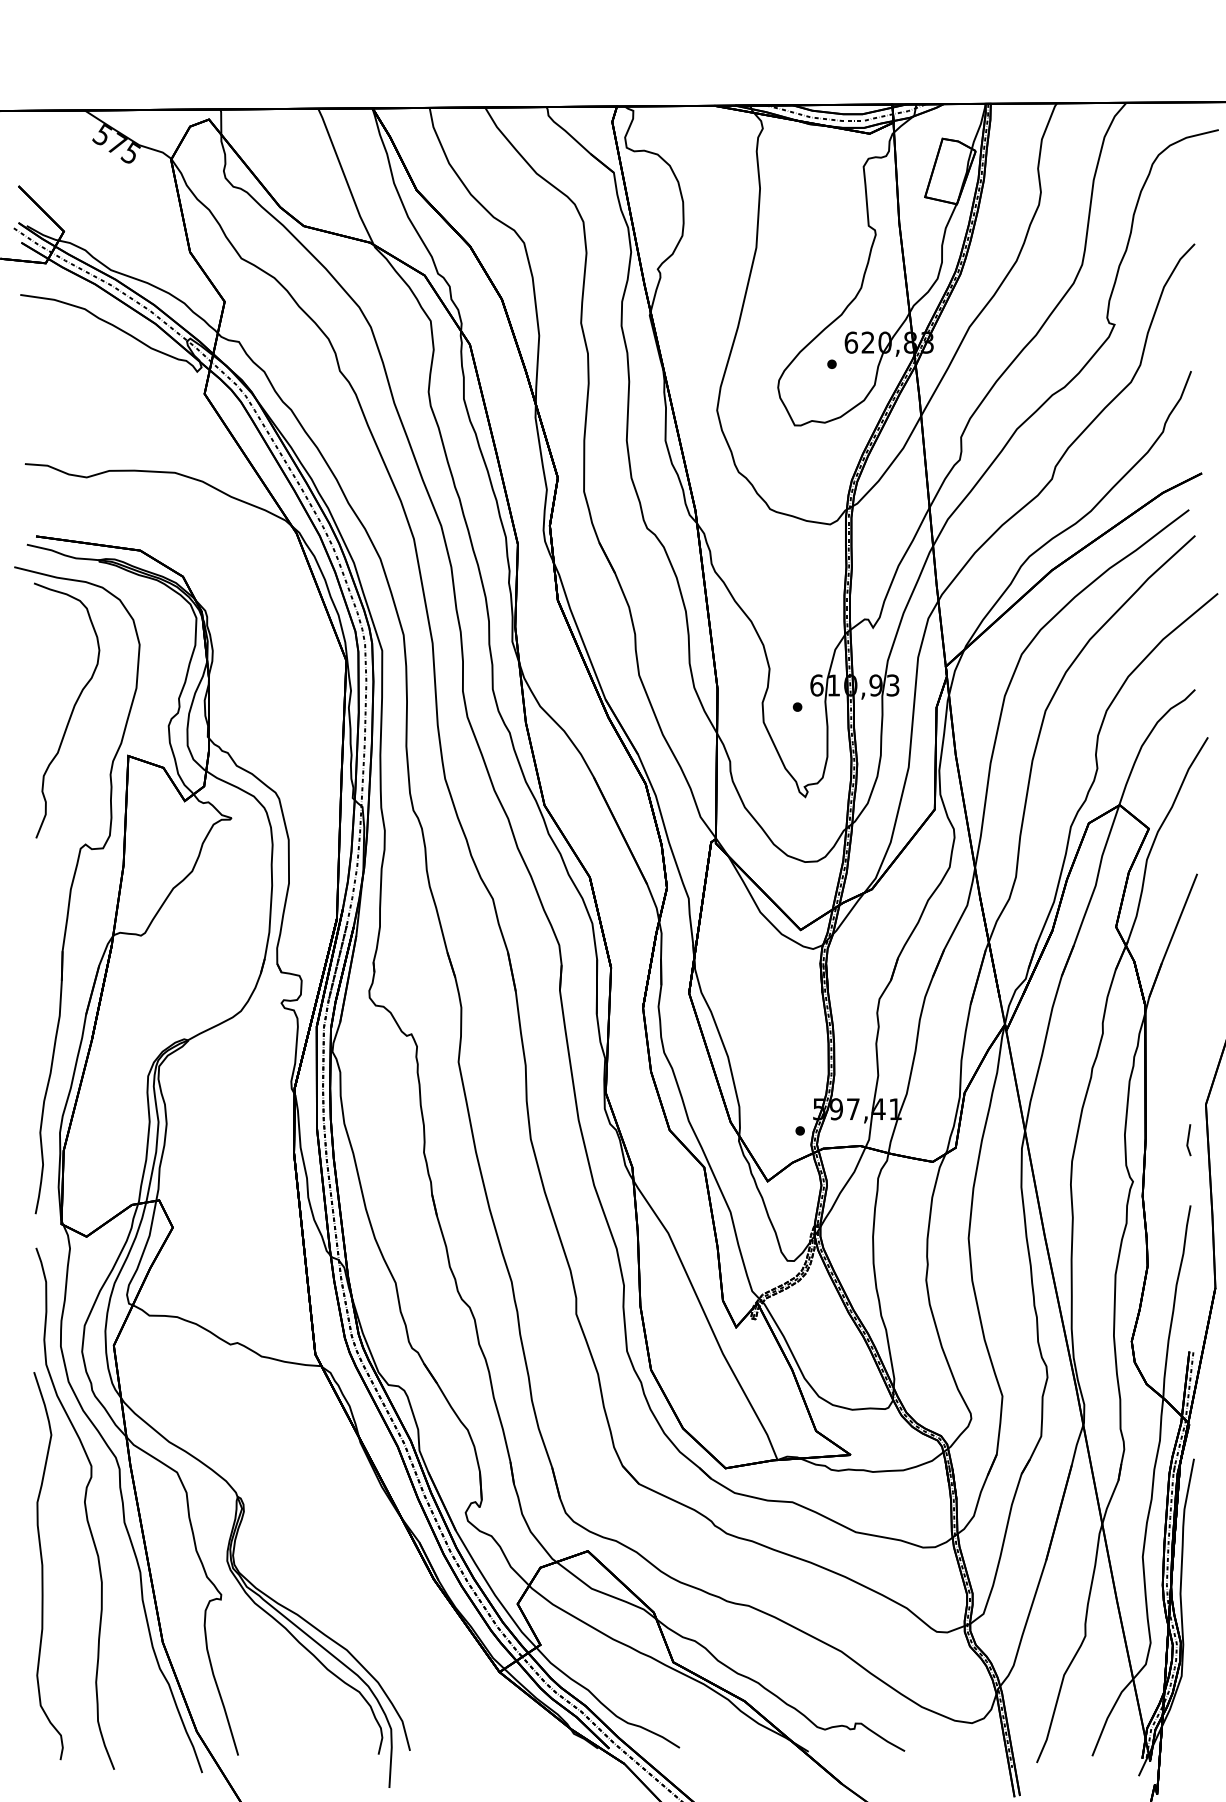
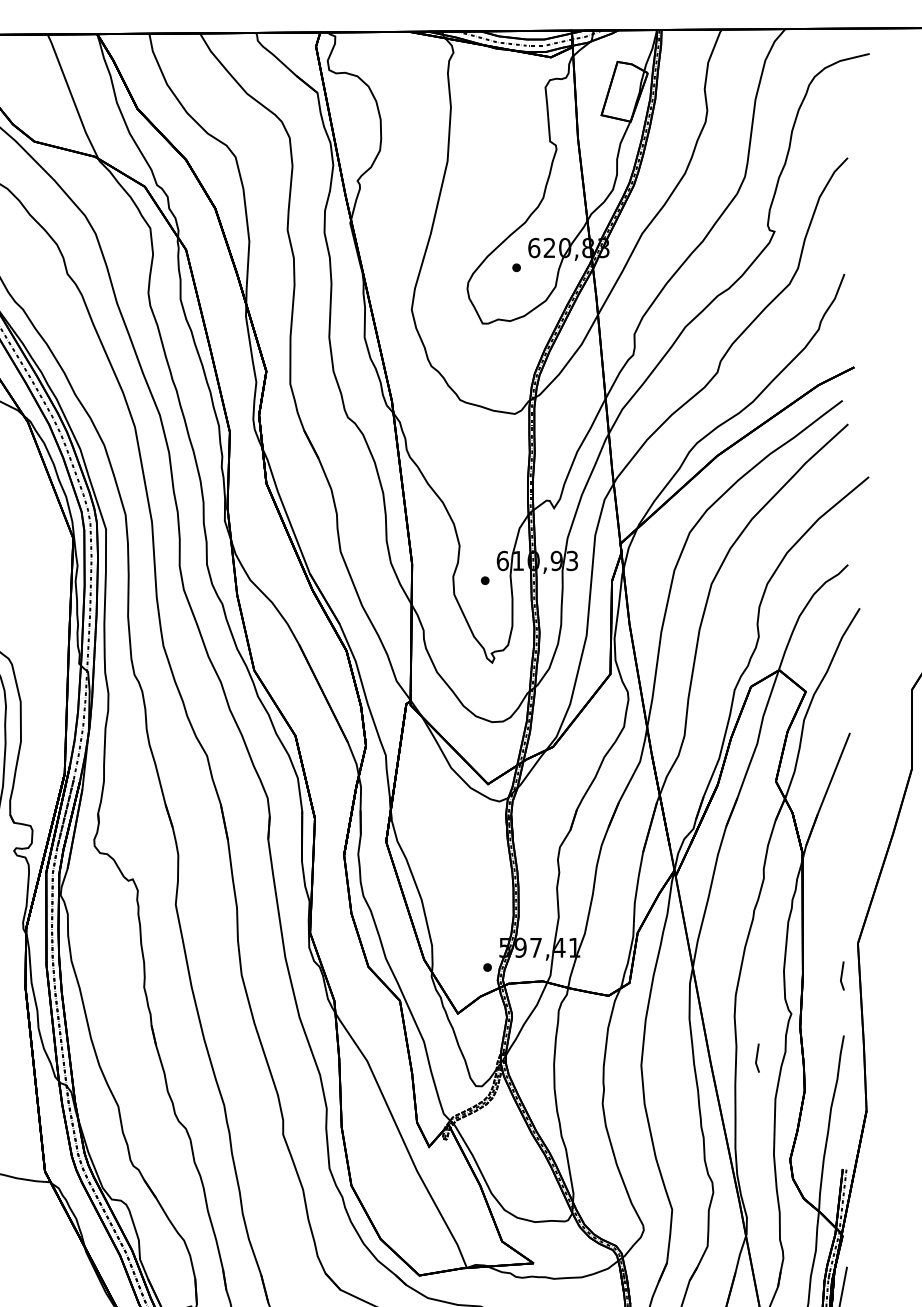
line: (1095, 1230) -> (757, 1058), added

